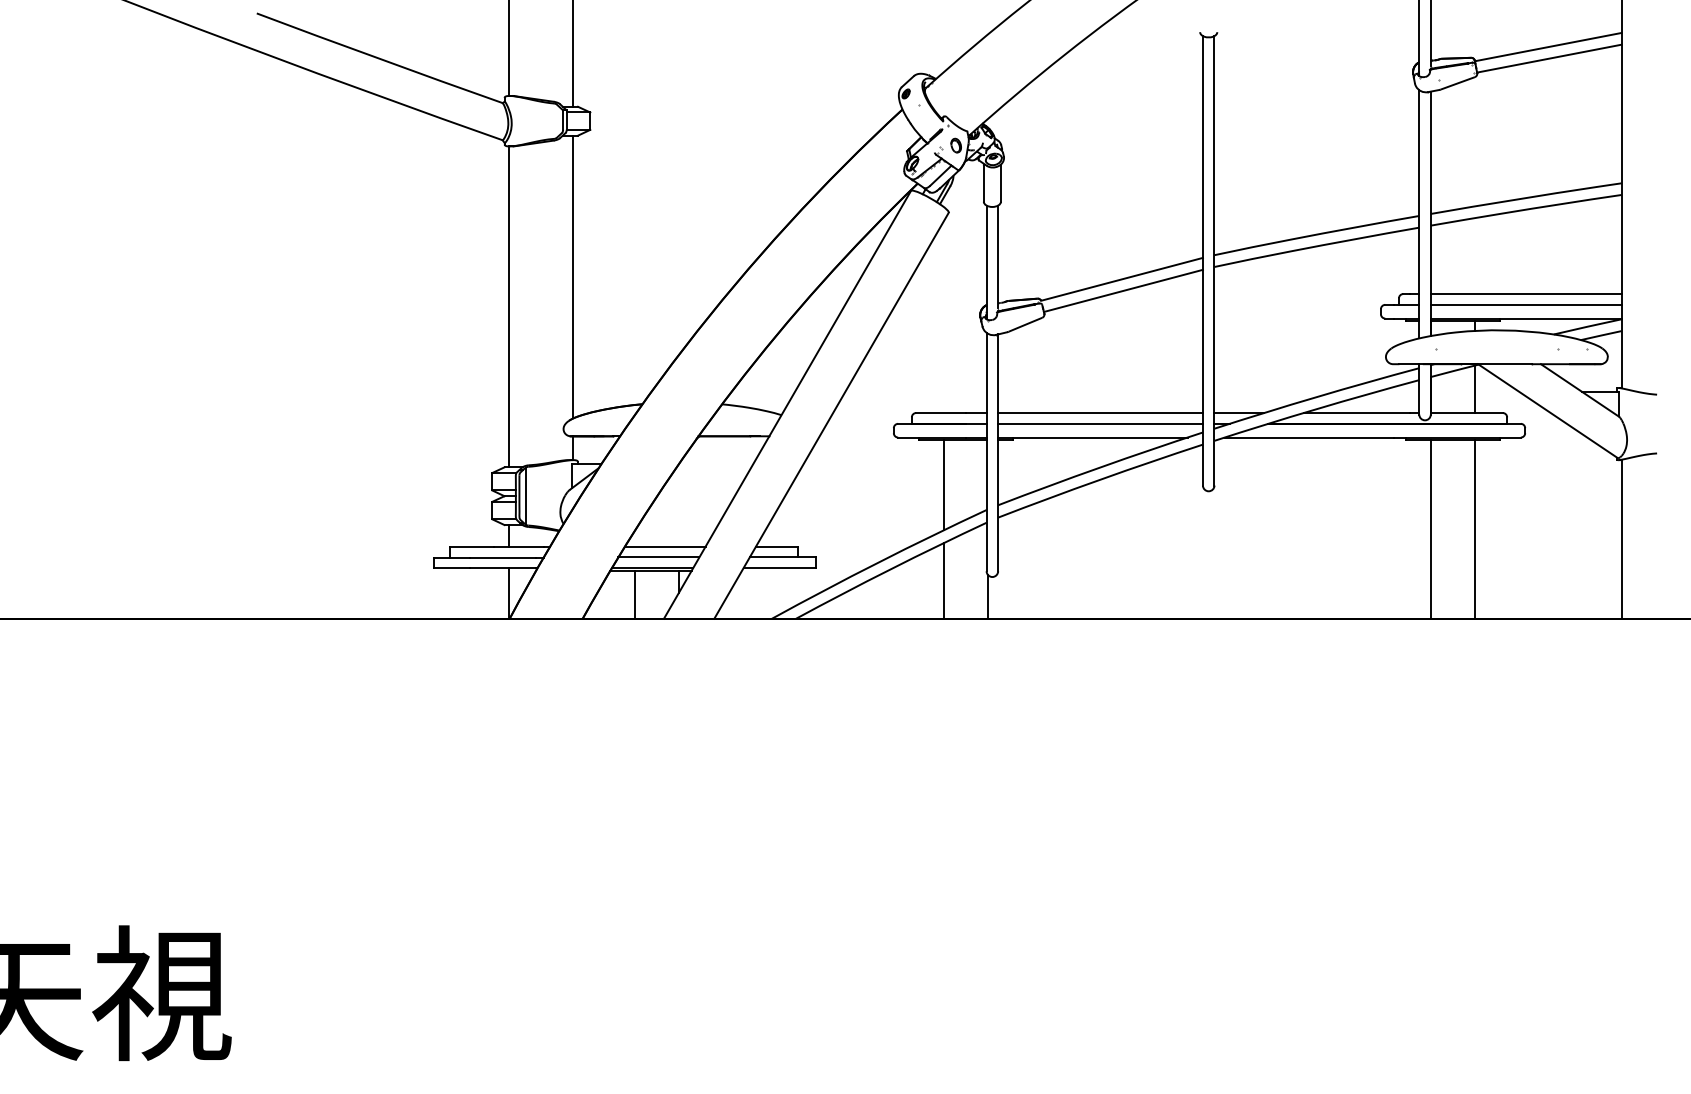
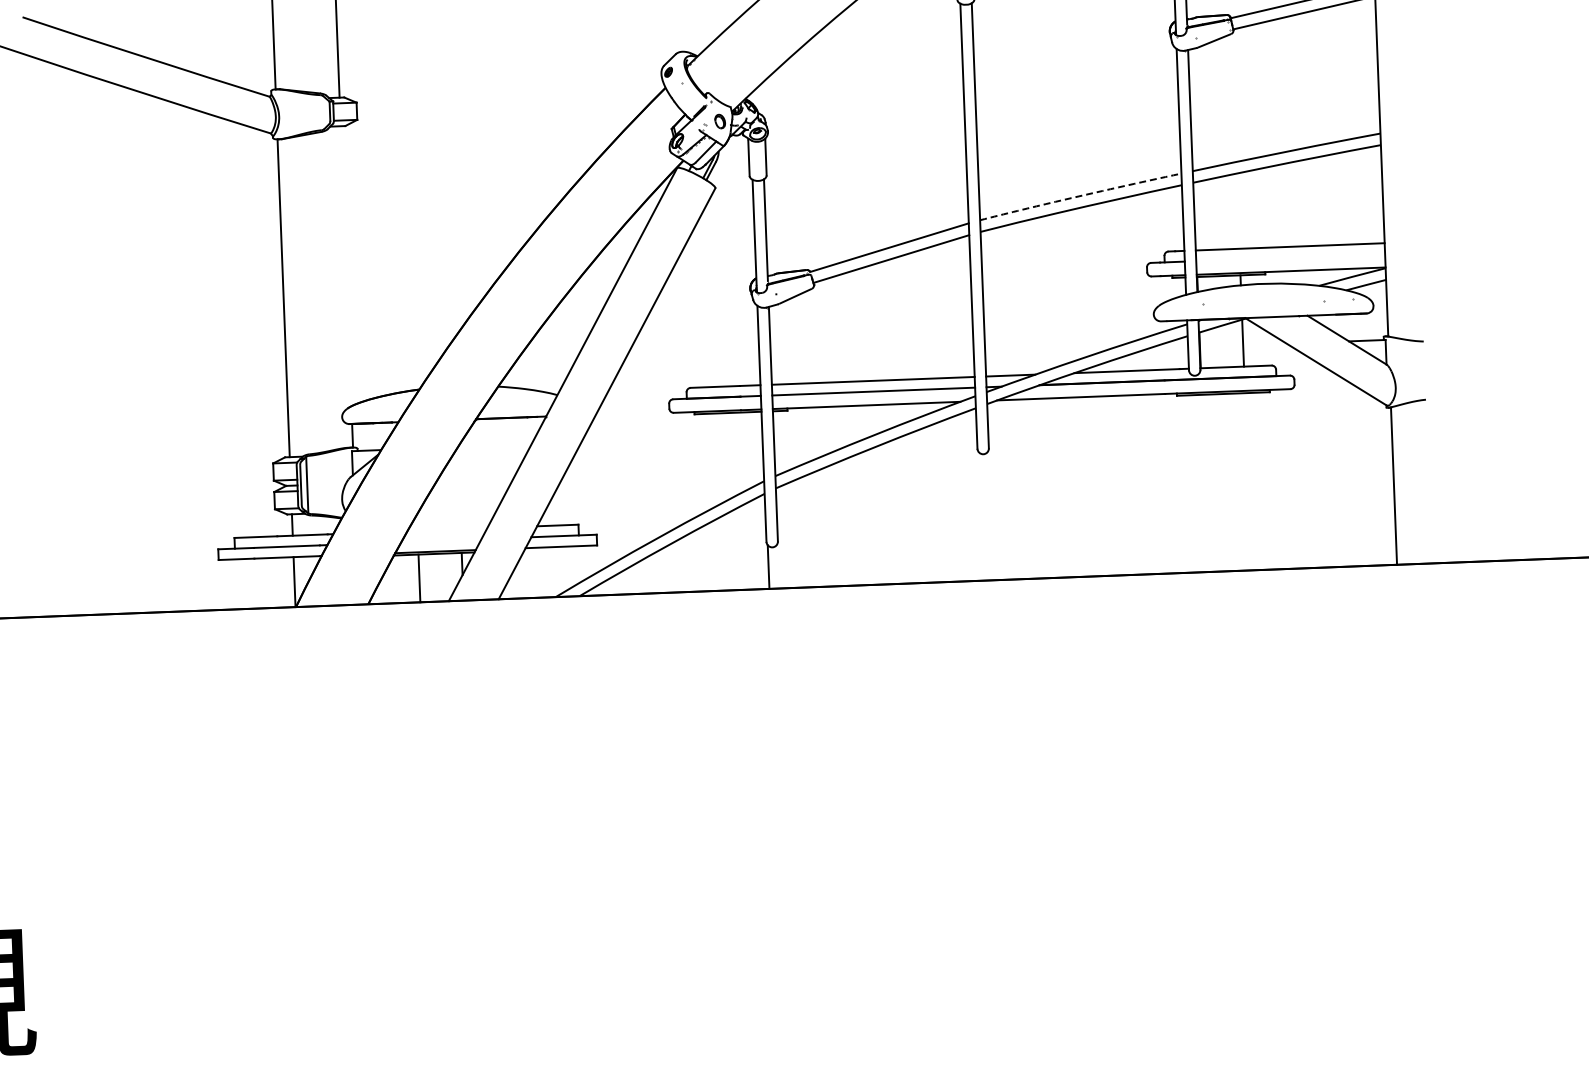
line: (1316, 234) -> (1080, 195), solid -> dashed
line: (573, 276) -> (346, 265), removed
line: (1525, 304) -> (1289, 257), removed
line: (944, 484) -> (721, 457), removed
line: (1431, 528) -> (1205, 482), removed
line: (1474, 528) -> (1248, 480), removed
line: (664, 546) -> (446, 529), removed
line: (658, 557) -> (441, 540), removed
line: (944, 580) -> (725, 552), removed

